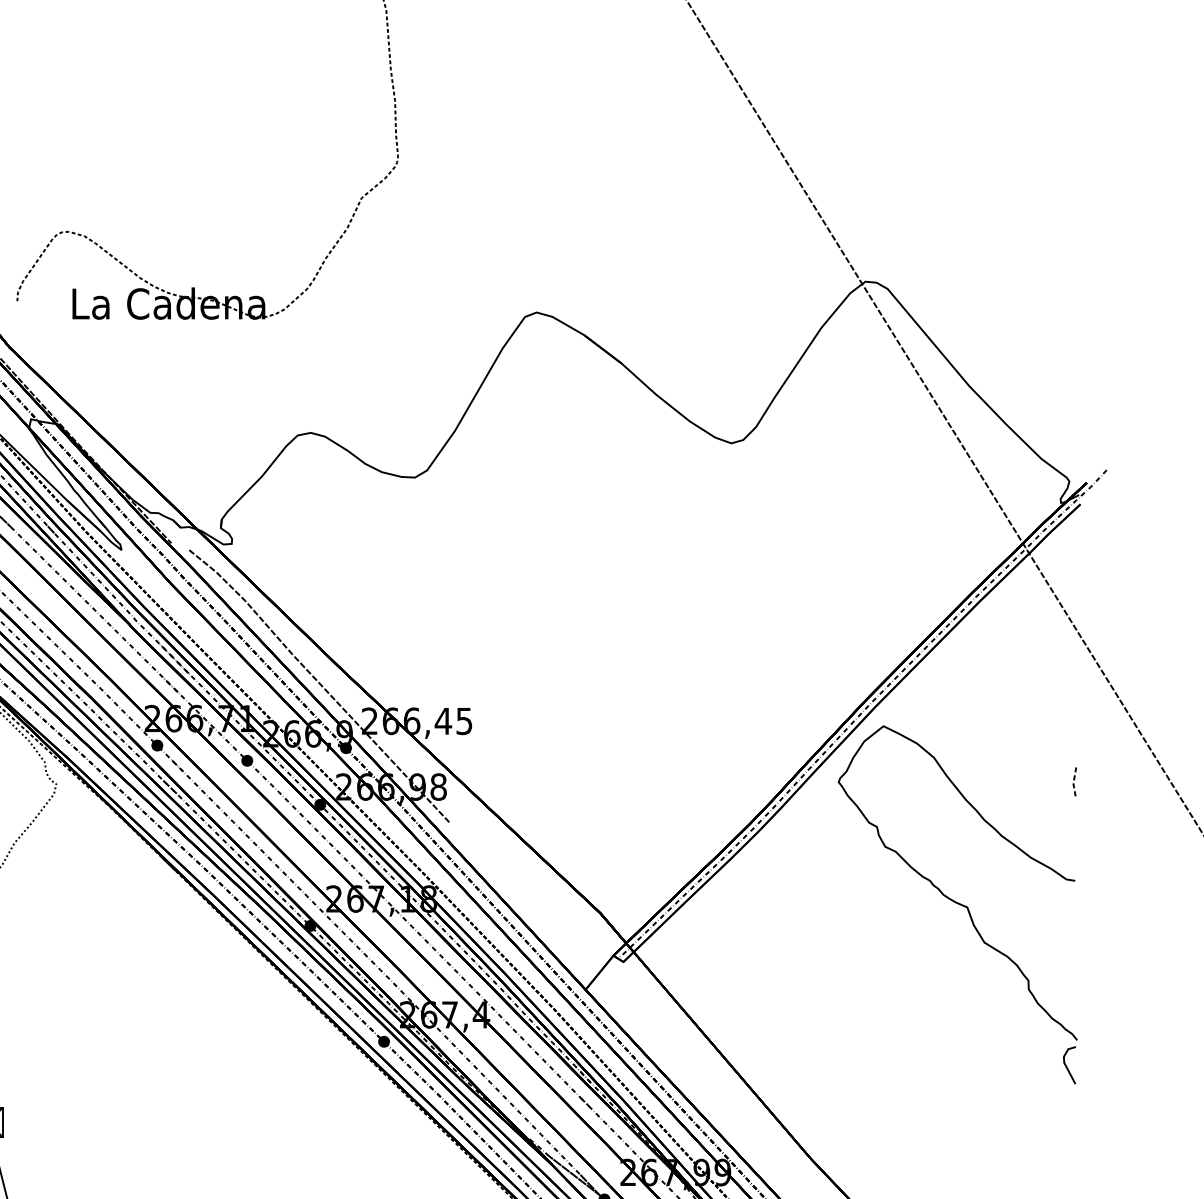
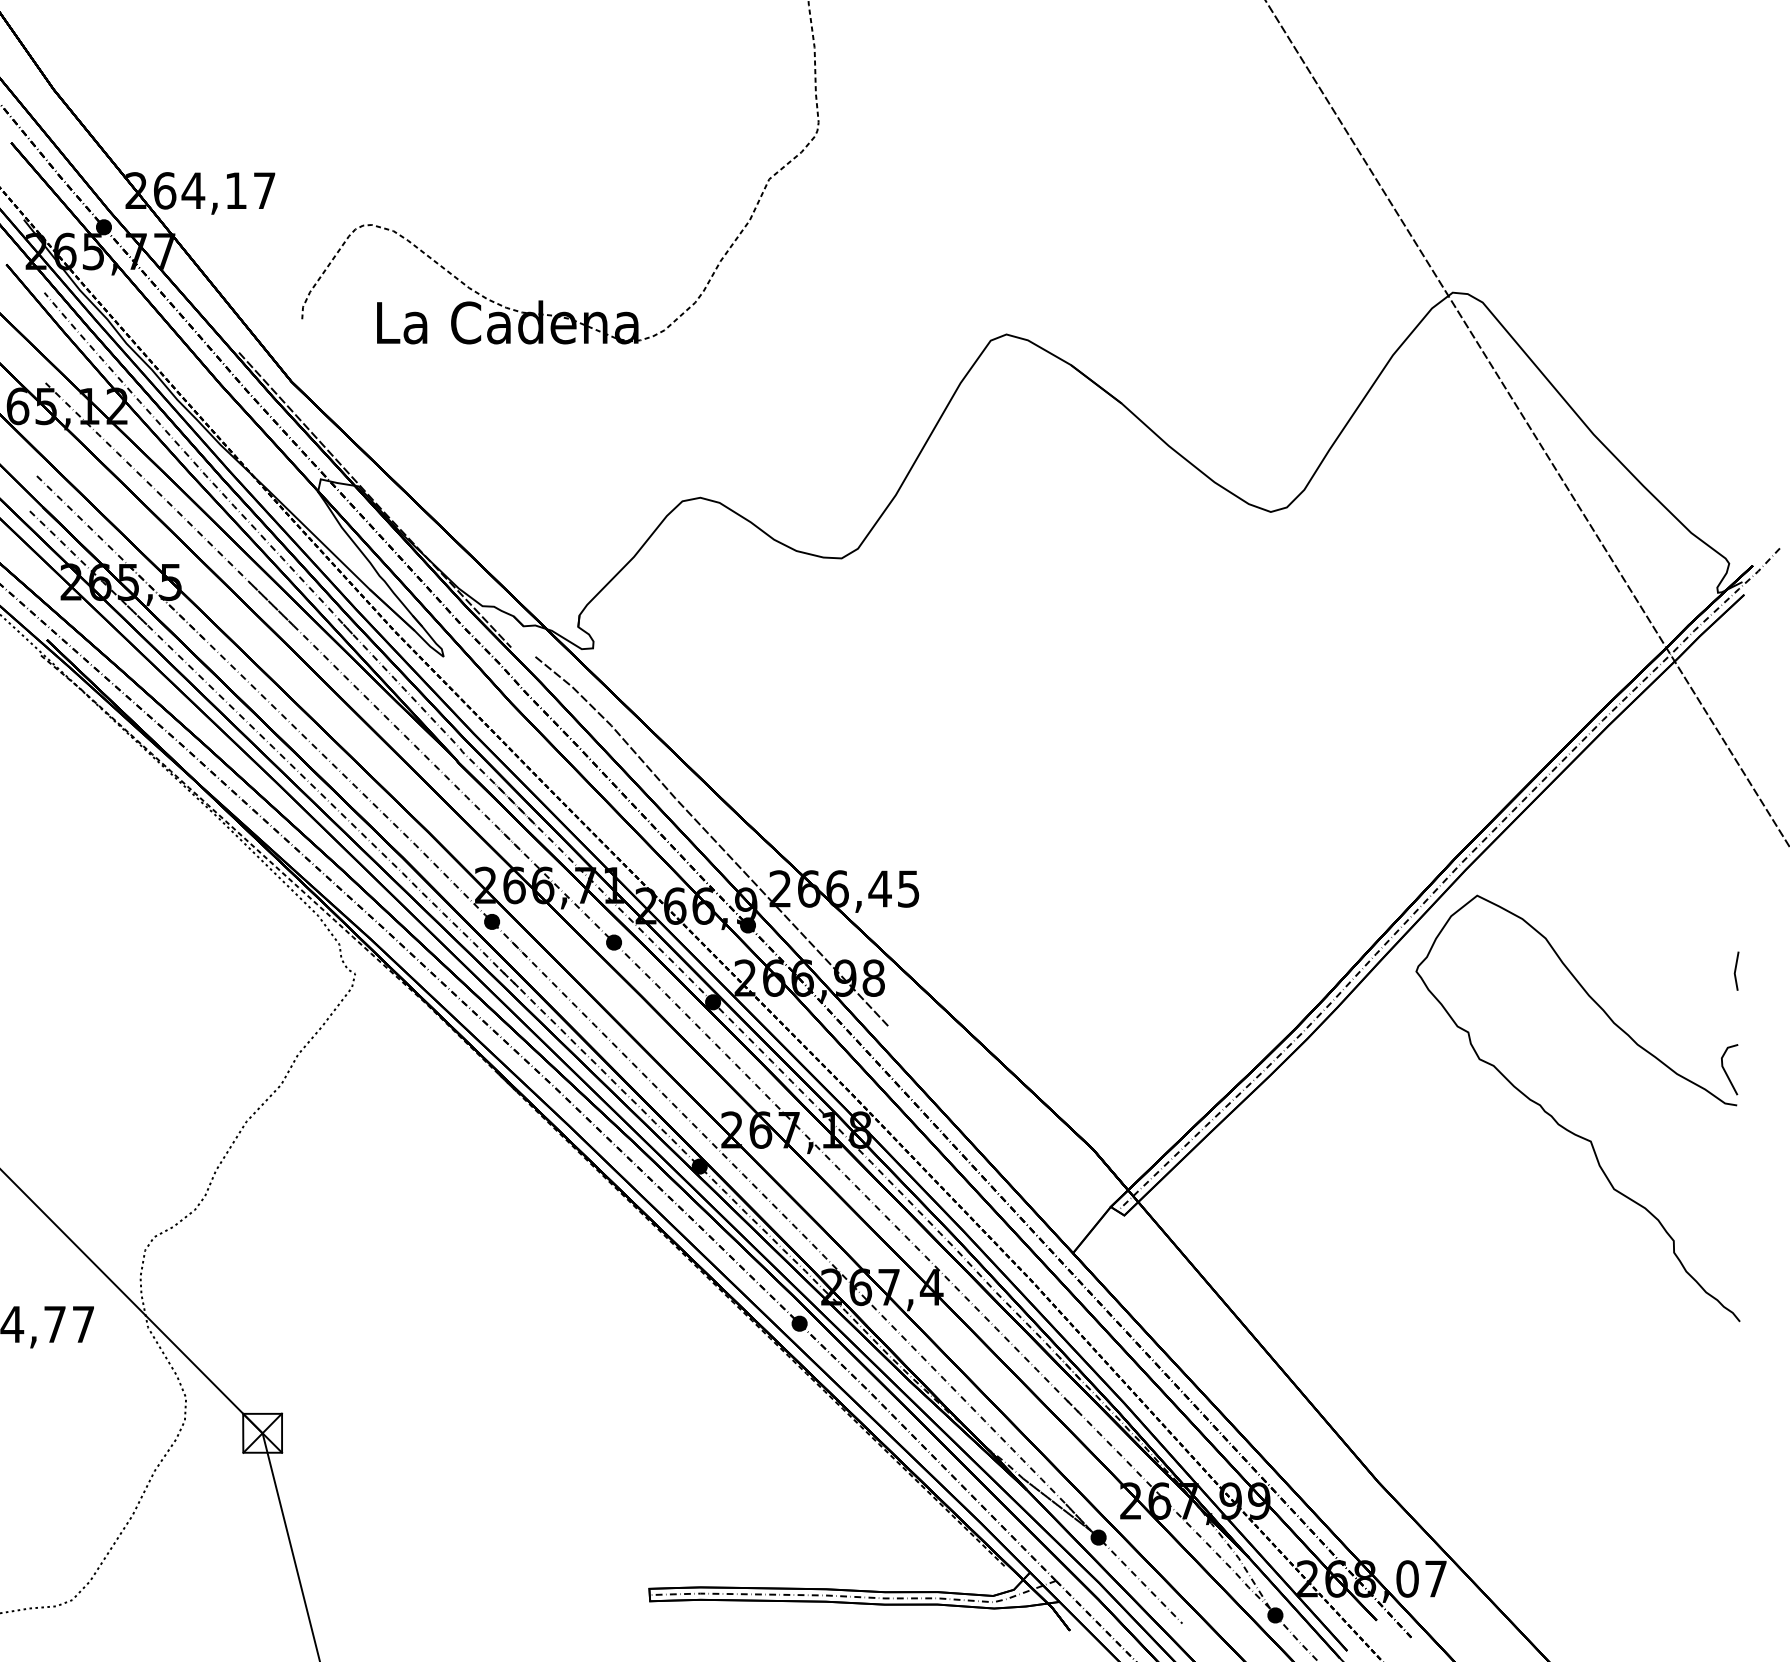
line: (1073, 782) -> (1735, 971), dashed -> solid
line: (1067, 1066) -> (1726, 1071), moved

